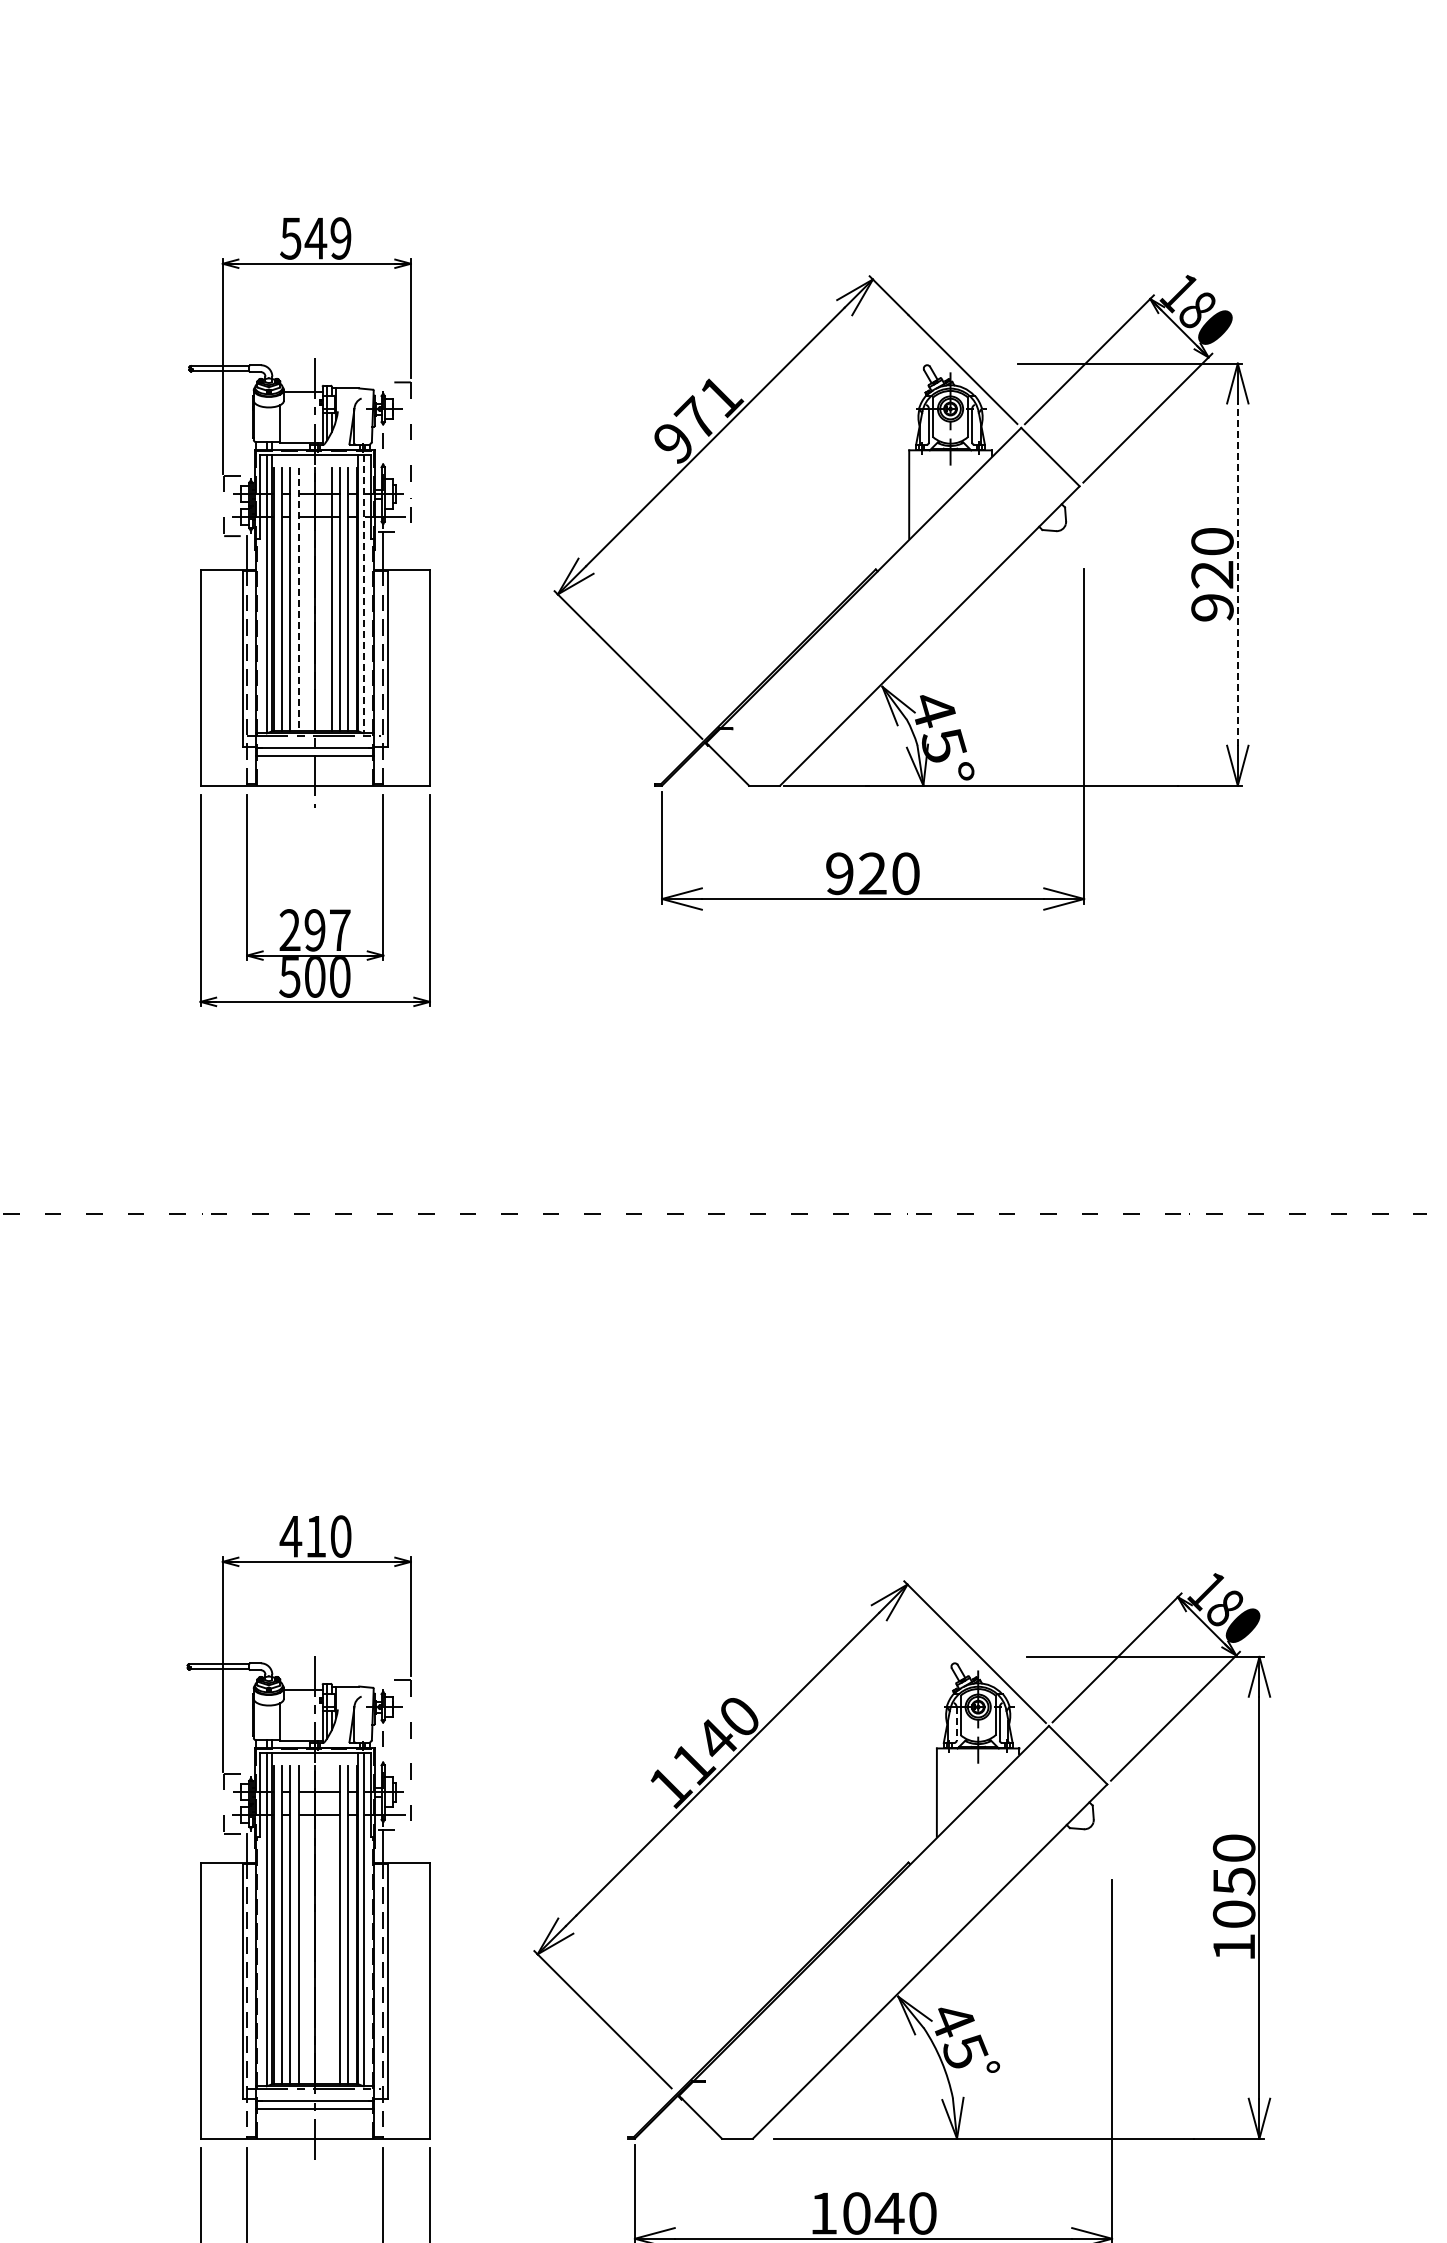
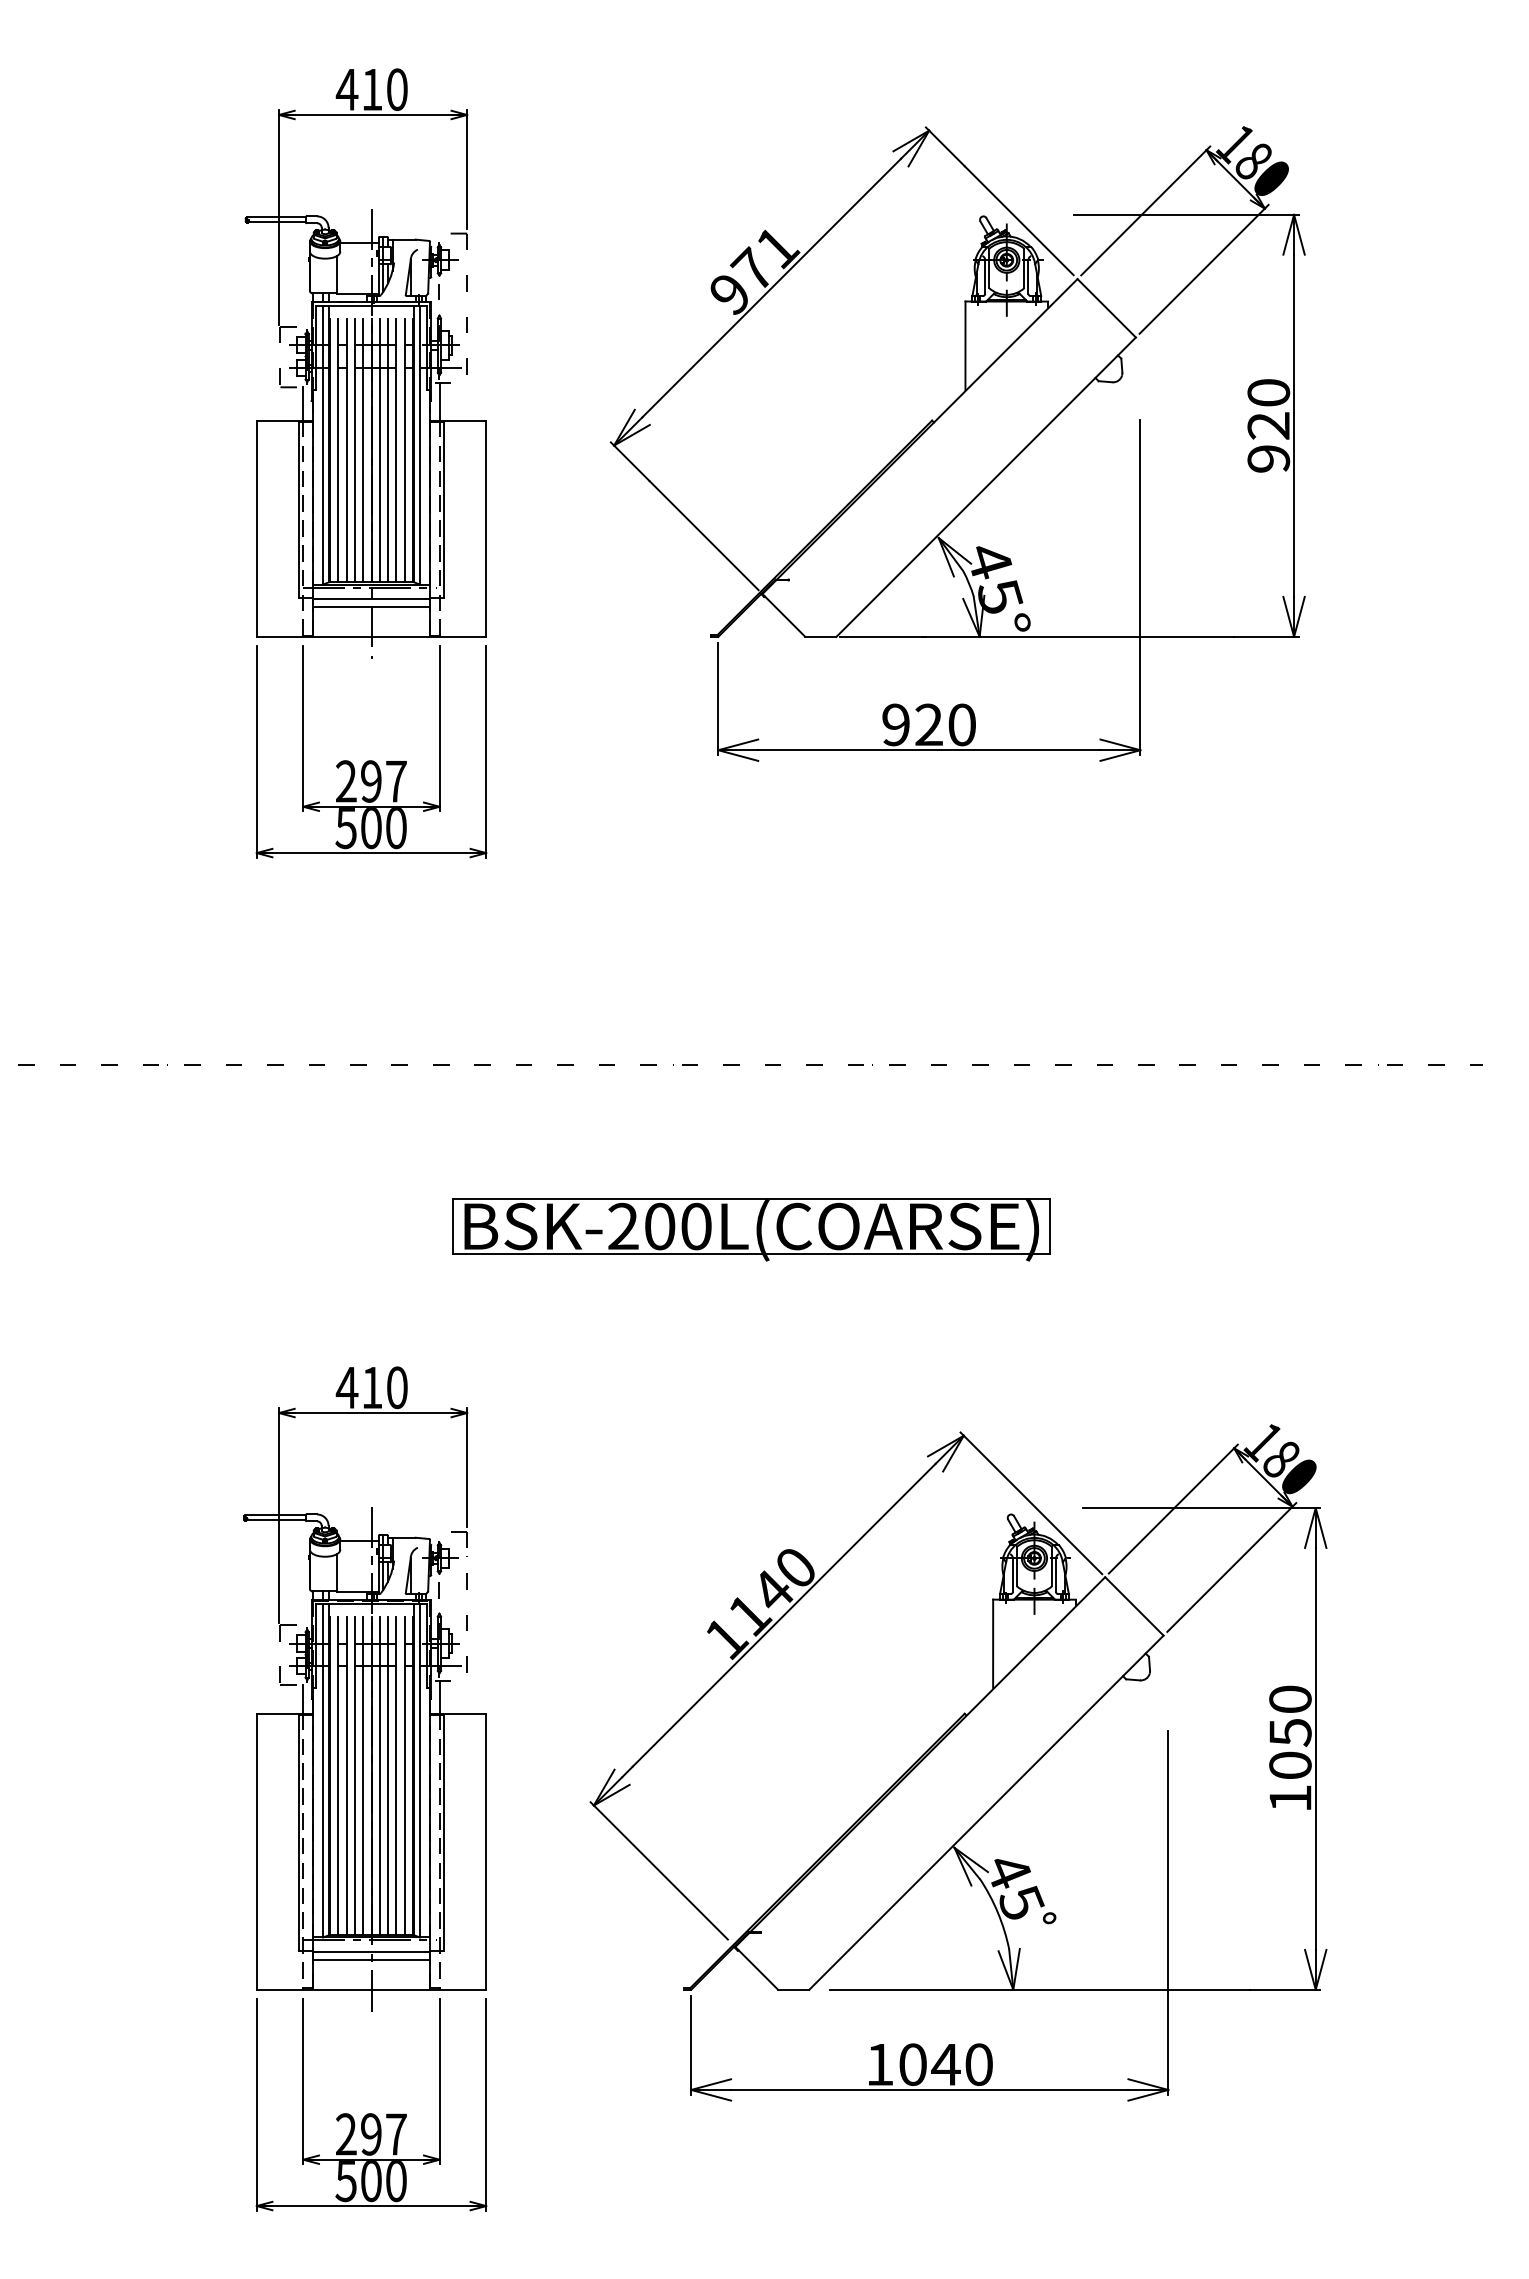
text: (315, 238) -> (371, 89), 549 -> 410
line: (1238, 574) -> (1294, 425), dashed -> solid
line: (363, 594) -> (419, 445), dashed -> solid
line: (298, 599) -> (354, 450), dashed -> solid
line: (307, 599) -> (363, 450), added
line: (323, 599) -> (379, 450), added
part: (695, 1378) -> (751, 1229), added
line: (956, 1724) -> (1012, 1575), dashed -> solid
line: (307, 1925) -> (363, 1776), added
line: (323, 1925) -> (379, 1776), added
line: (332, 1925) -> (388, 1776), added

